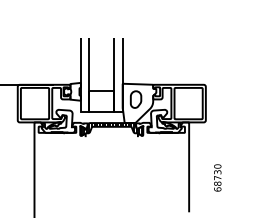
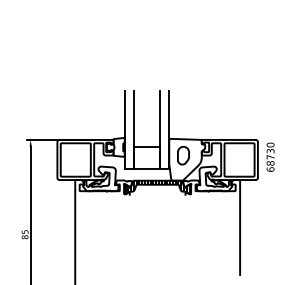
text: (217, 177) -> (270, 156), moved

